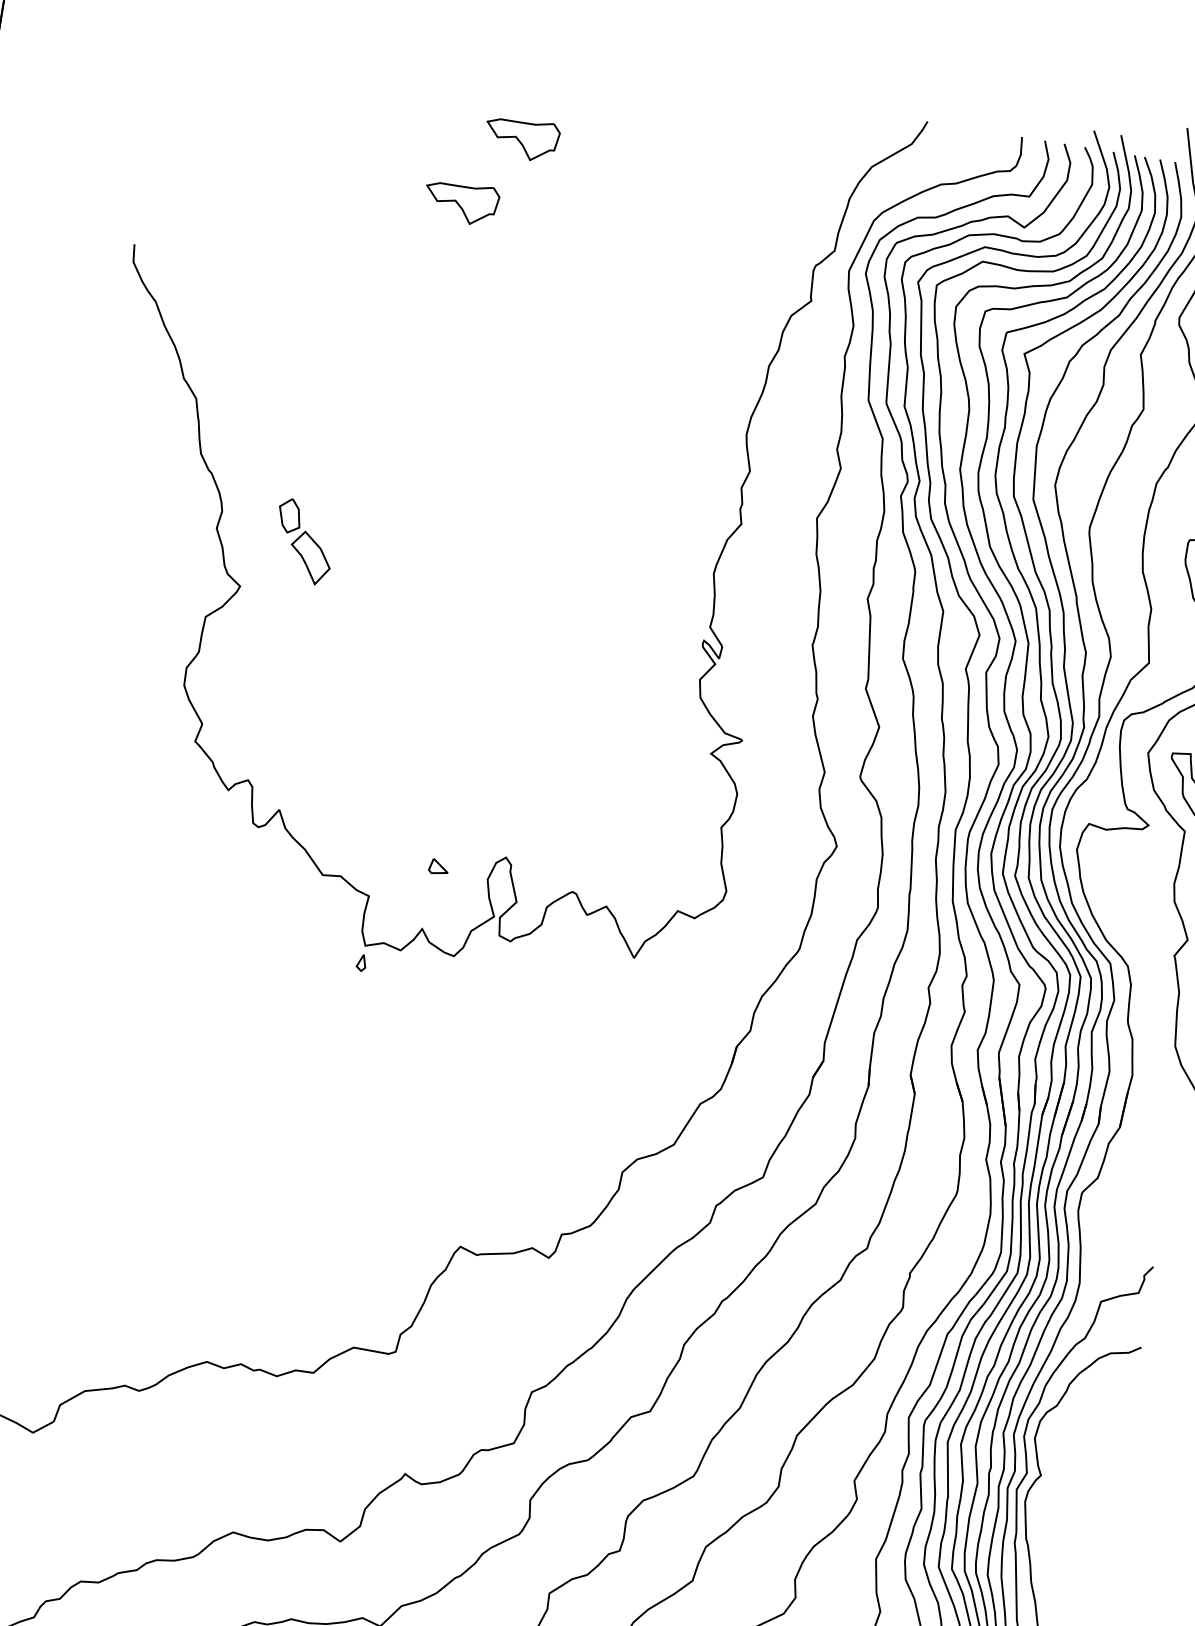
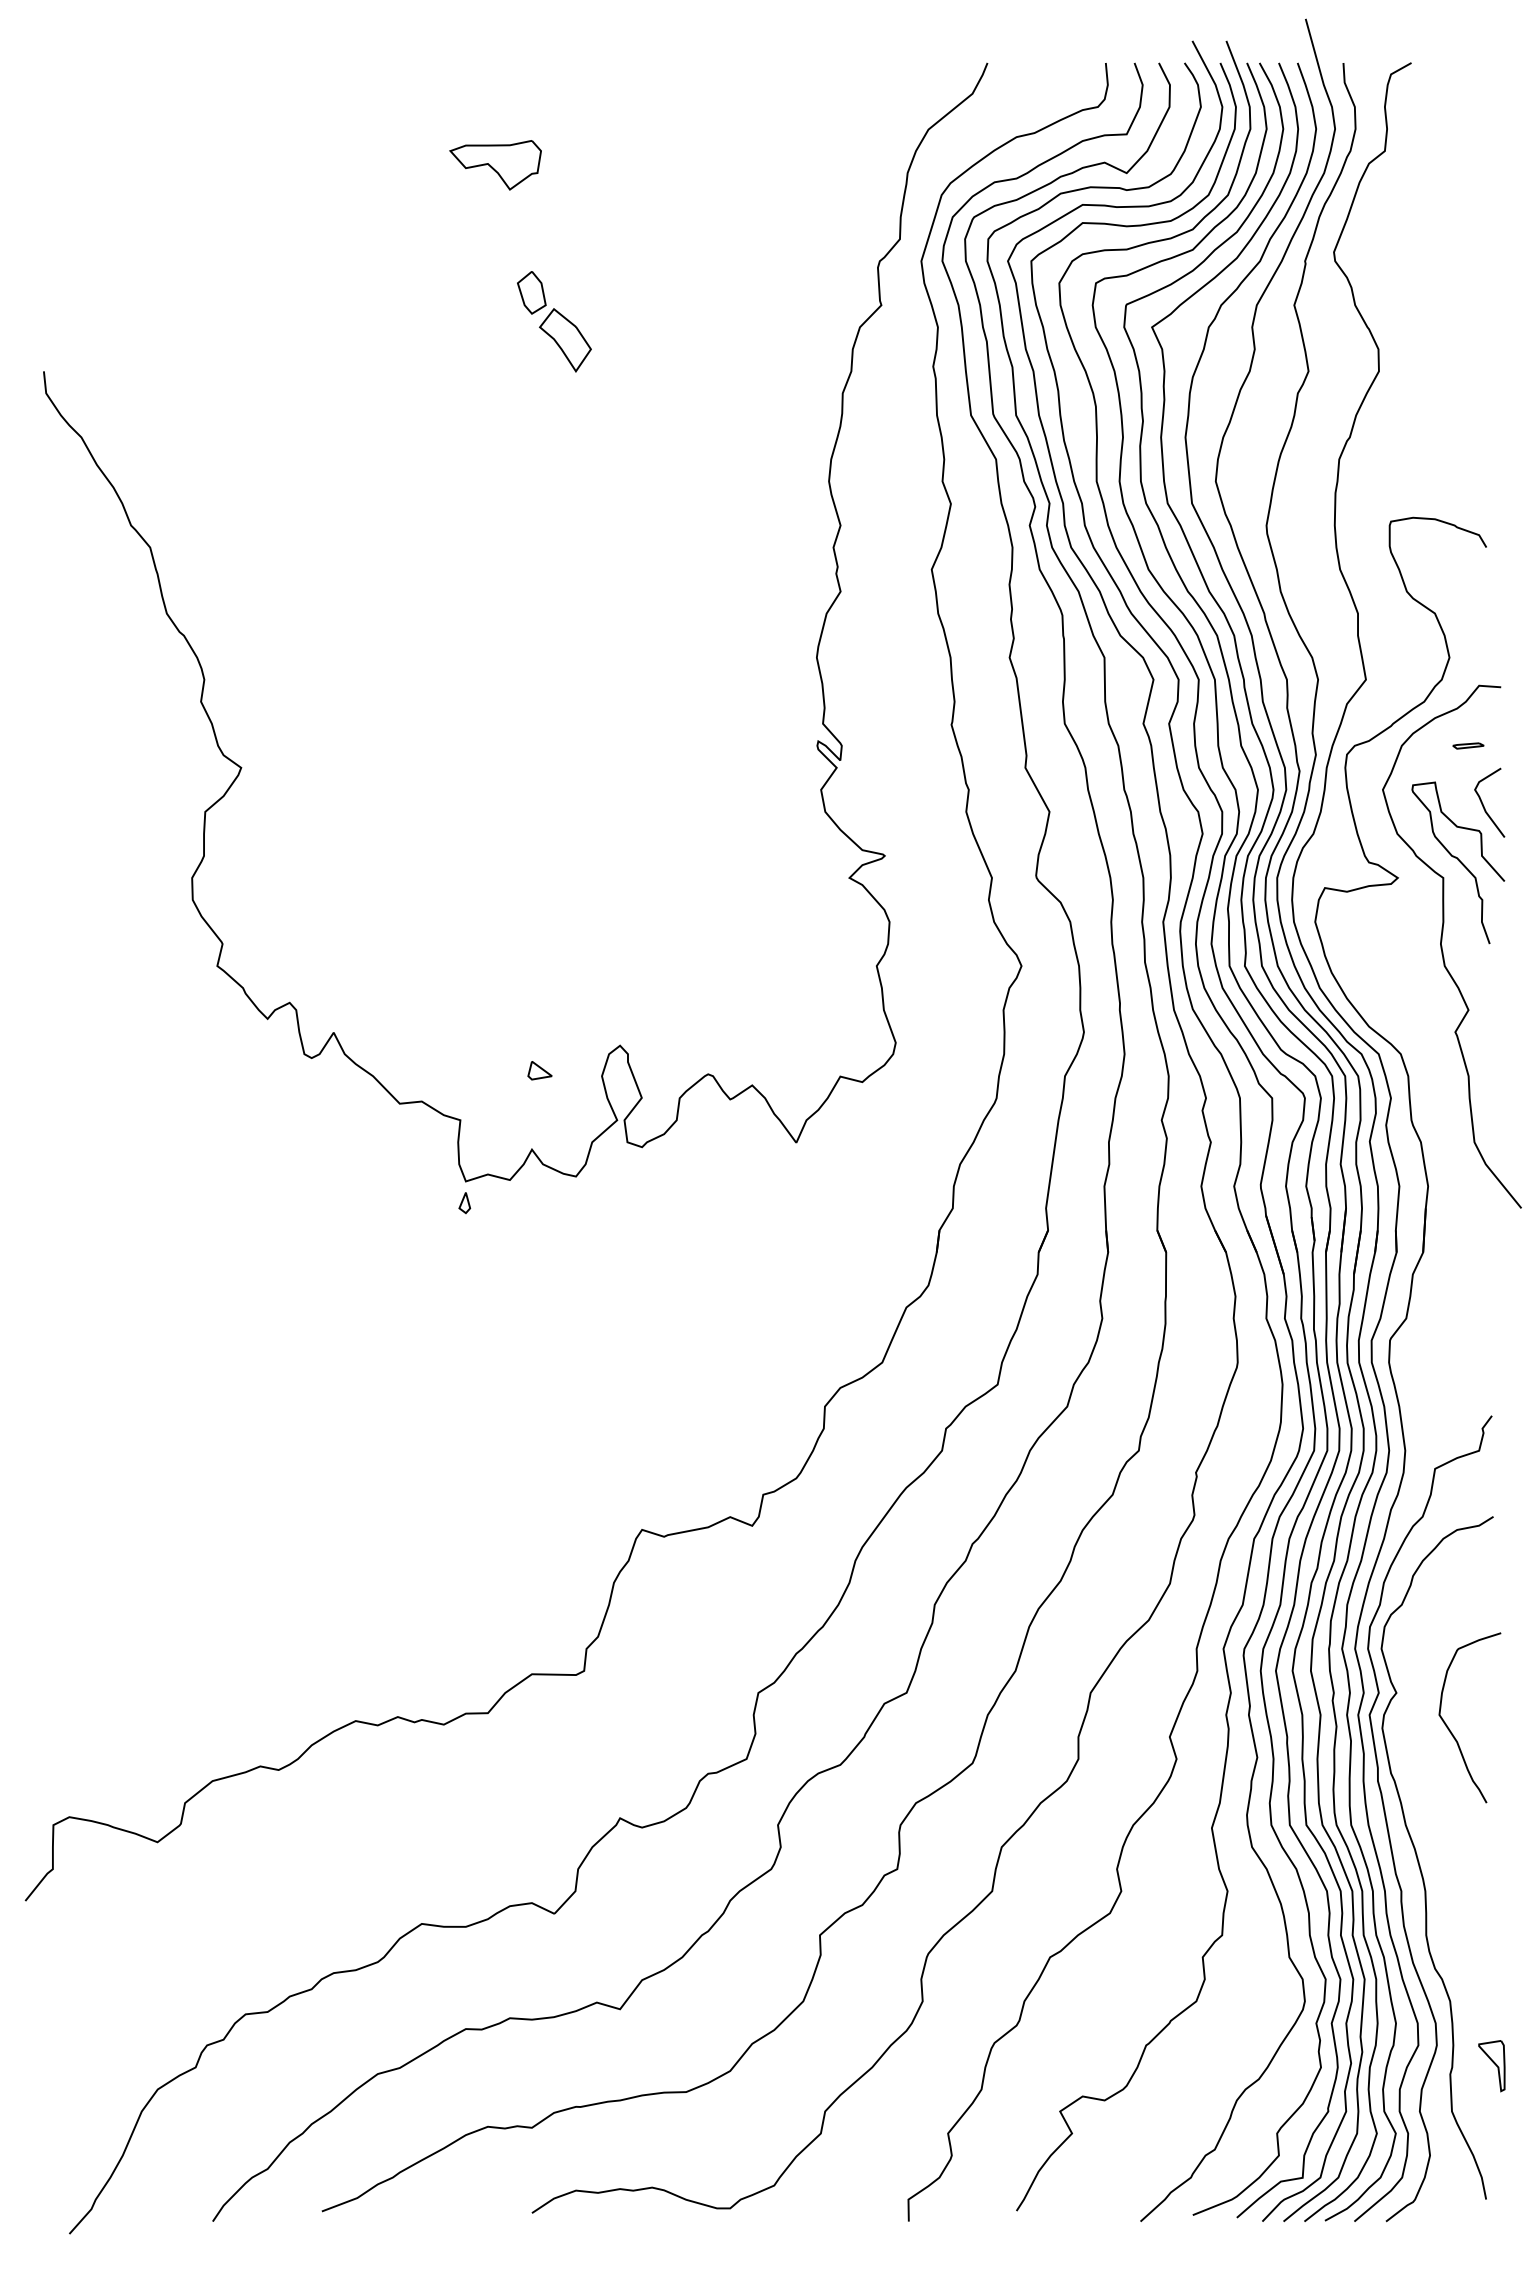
part: (461, 202) -> (434, 255), removed
part: (304, 541) -> (554, 321), moved
curve: (1079, 1511) -> (1450, 1729), added

